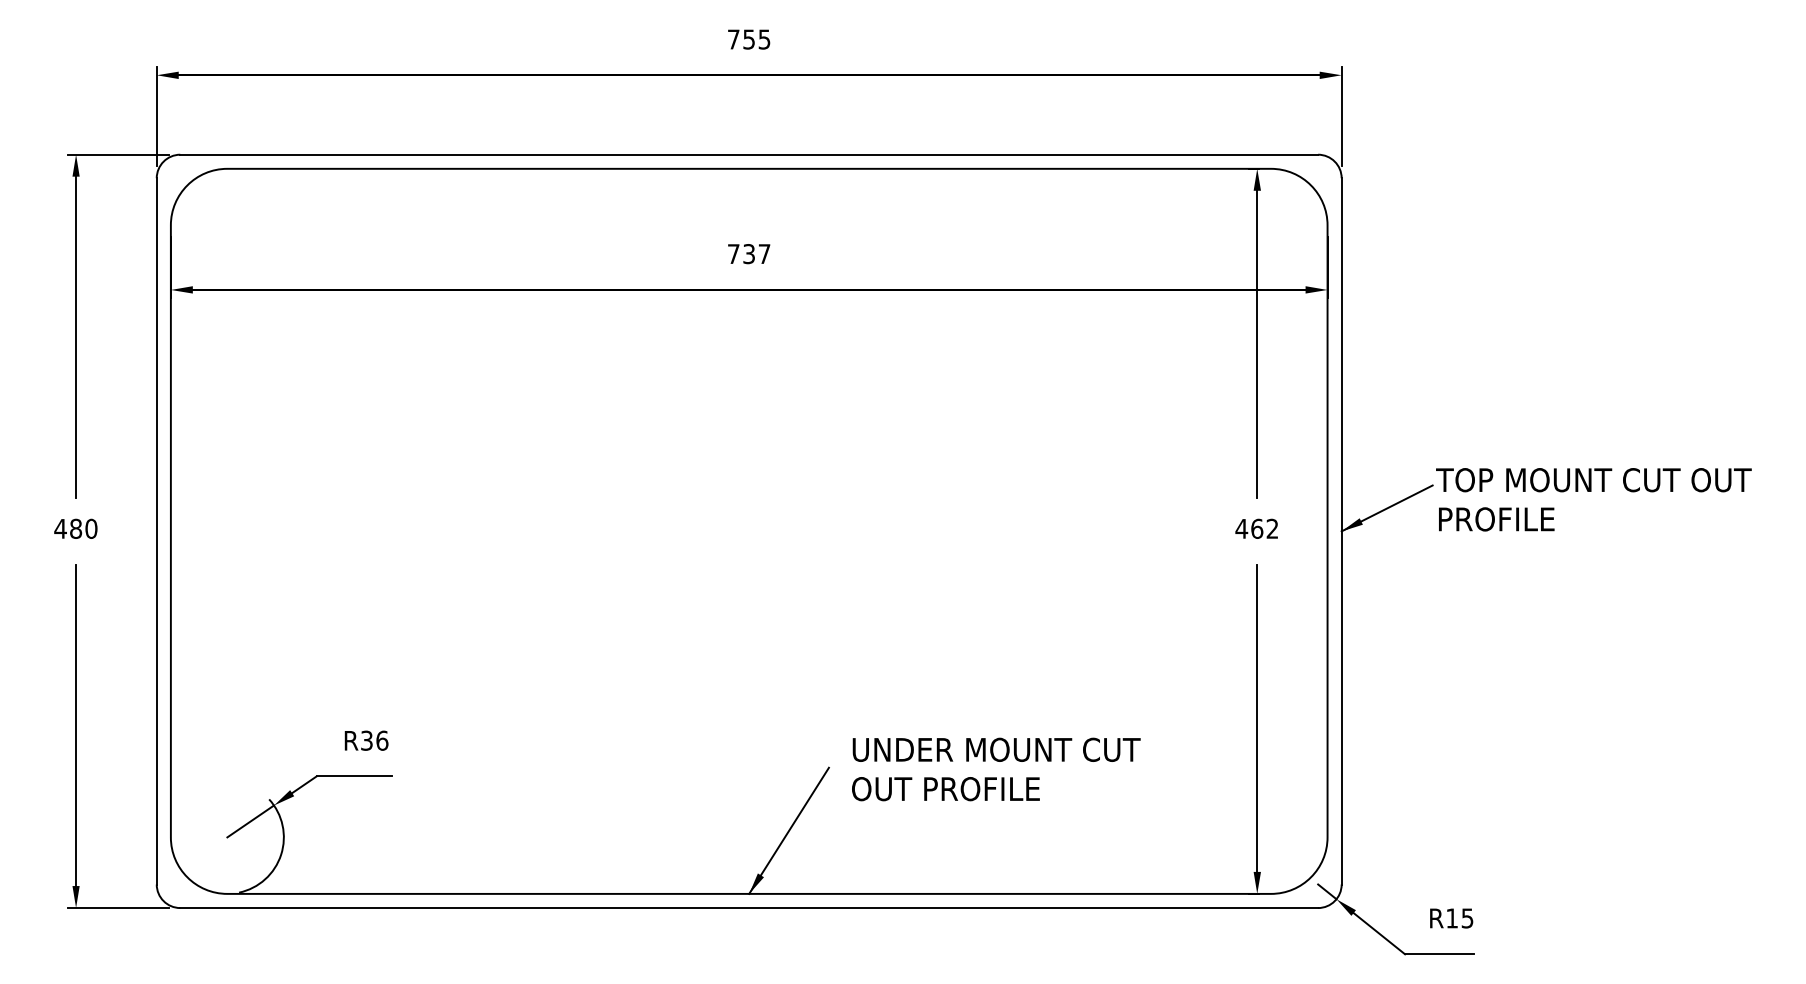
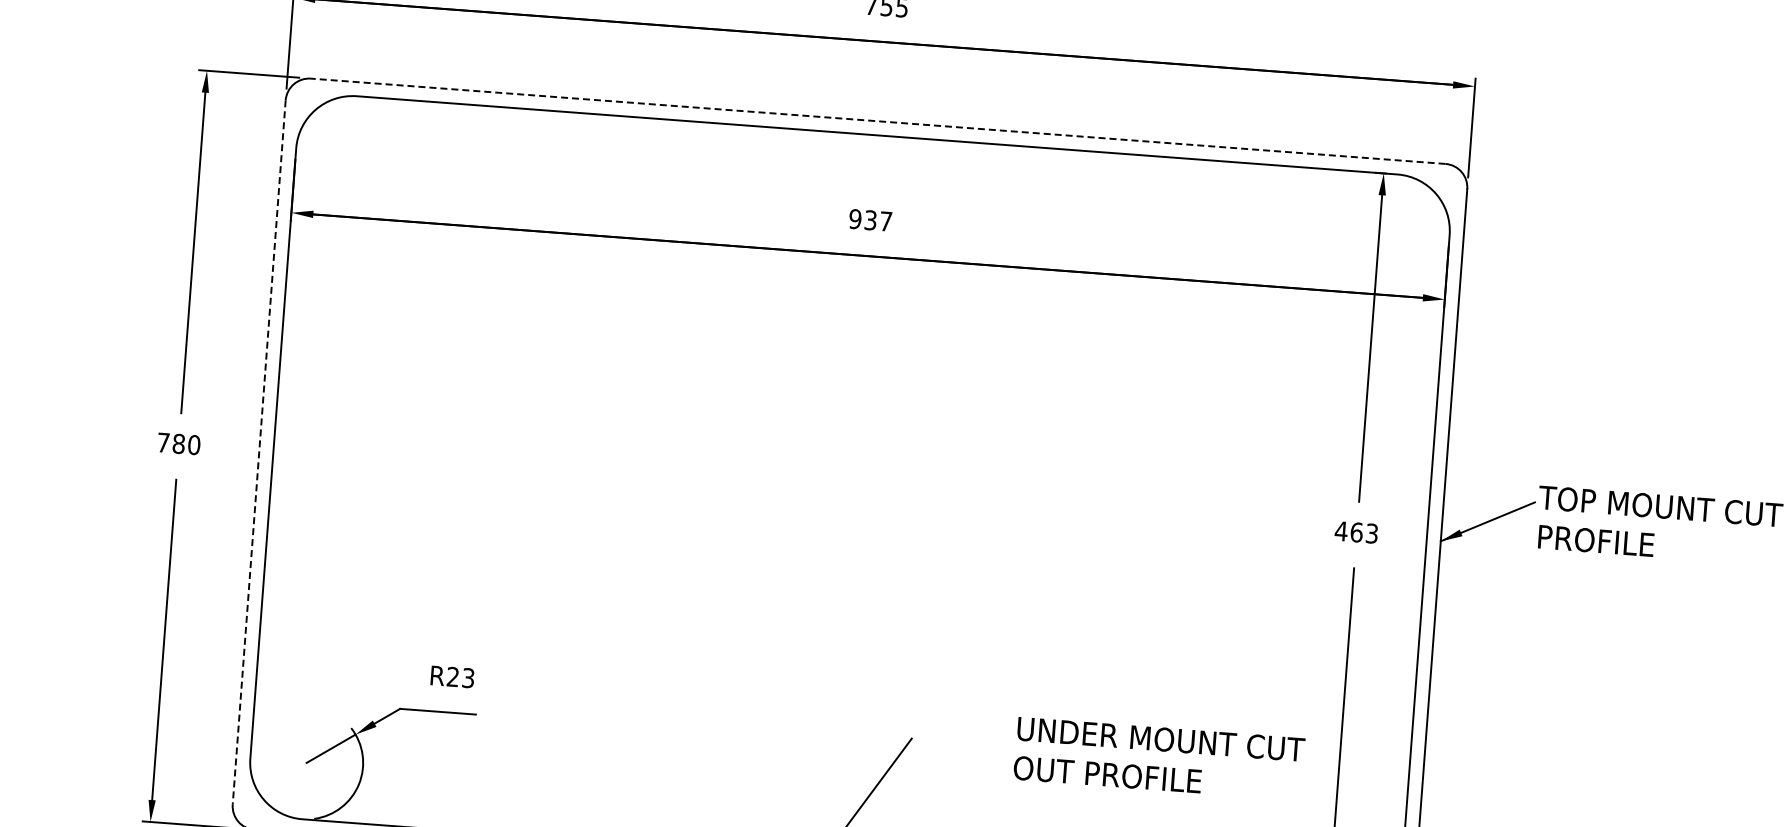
line: (749, 154) -> (878, 121), solid -> dashed
text: (733, 254) -> (855, 219), 737 -> 937
text: (60, 528) -> (163, 442), 480 -> 780
text: (1272, 528) -> (1372, 533), 462 -> 463
line: (156, 531) -> (258, 452), solid -> dashed
text: (374, 740) -> (460, 677), R36 -> R23
text: (996, 769) -> (1159, 758), moved

